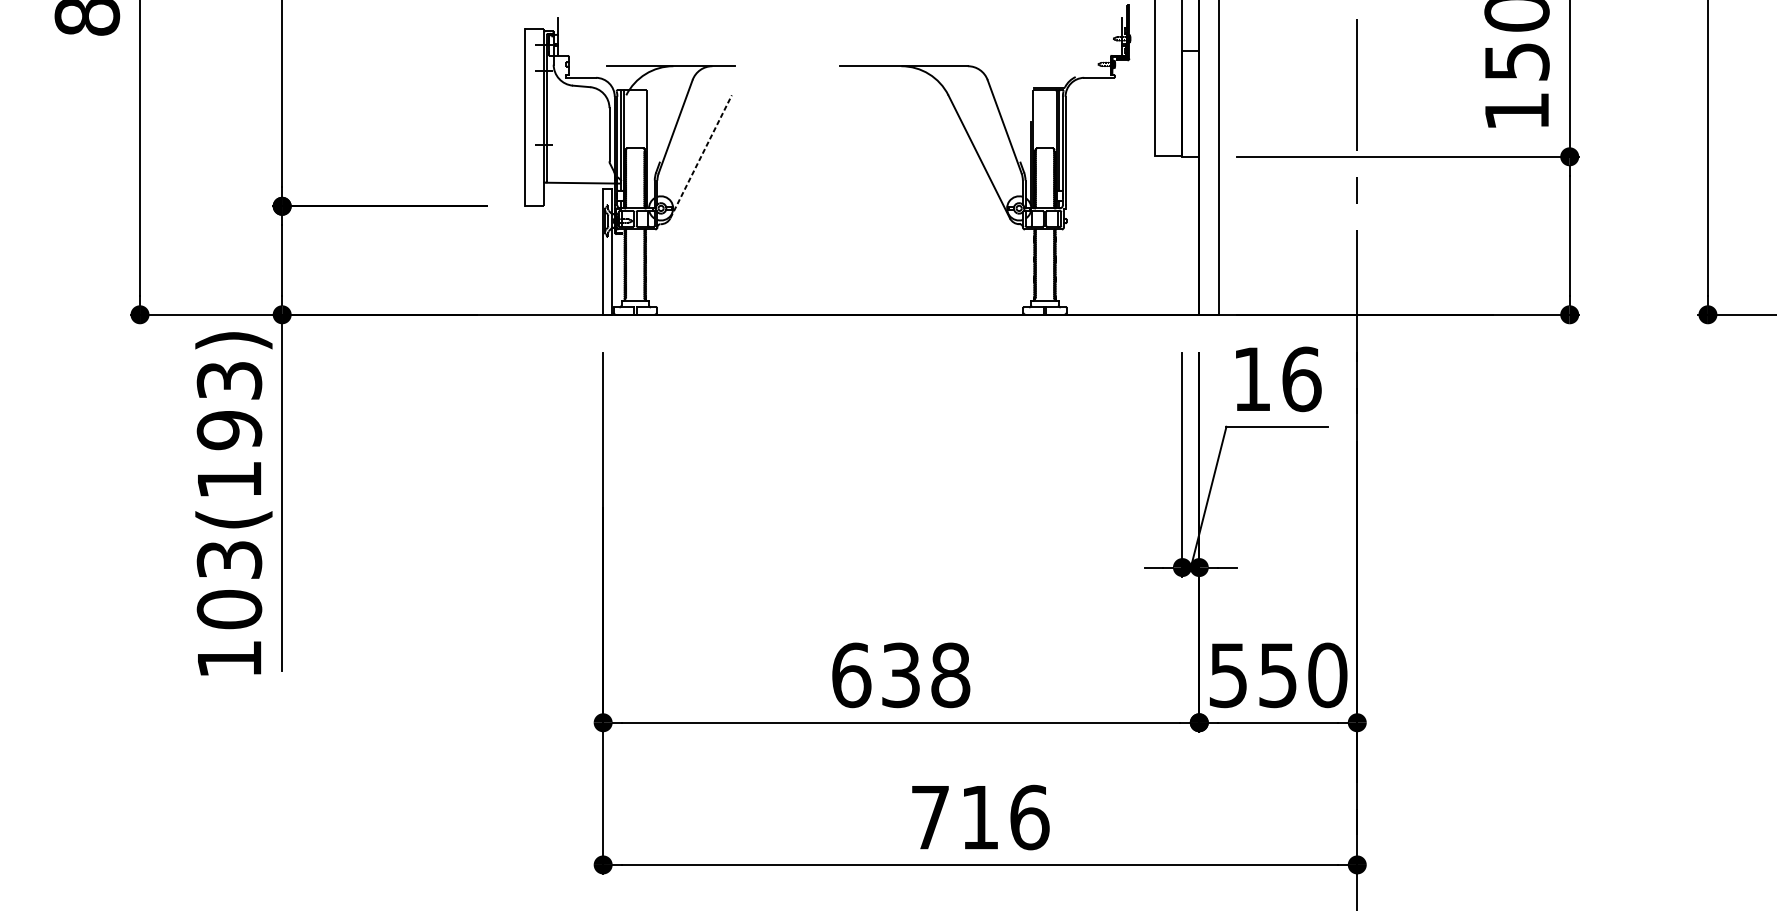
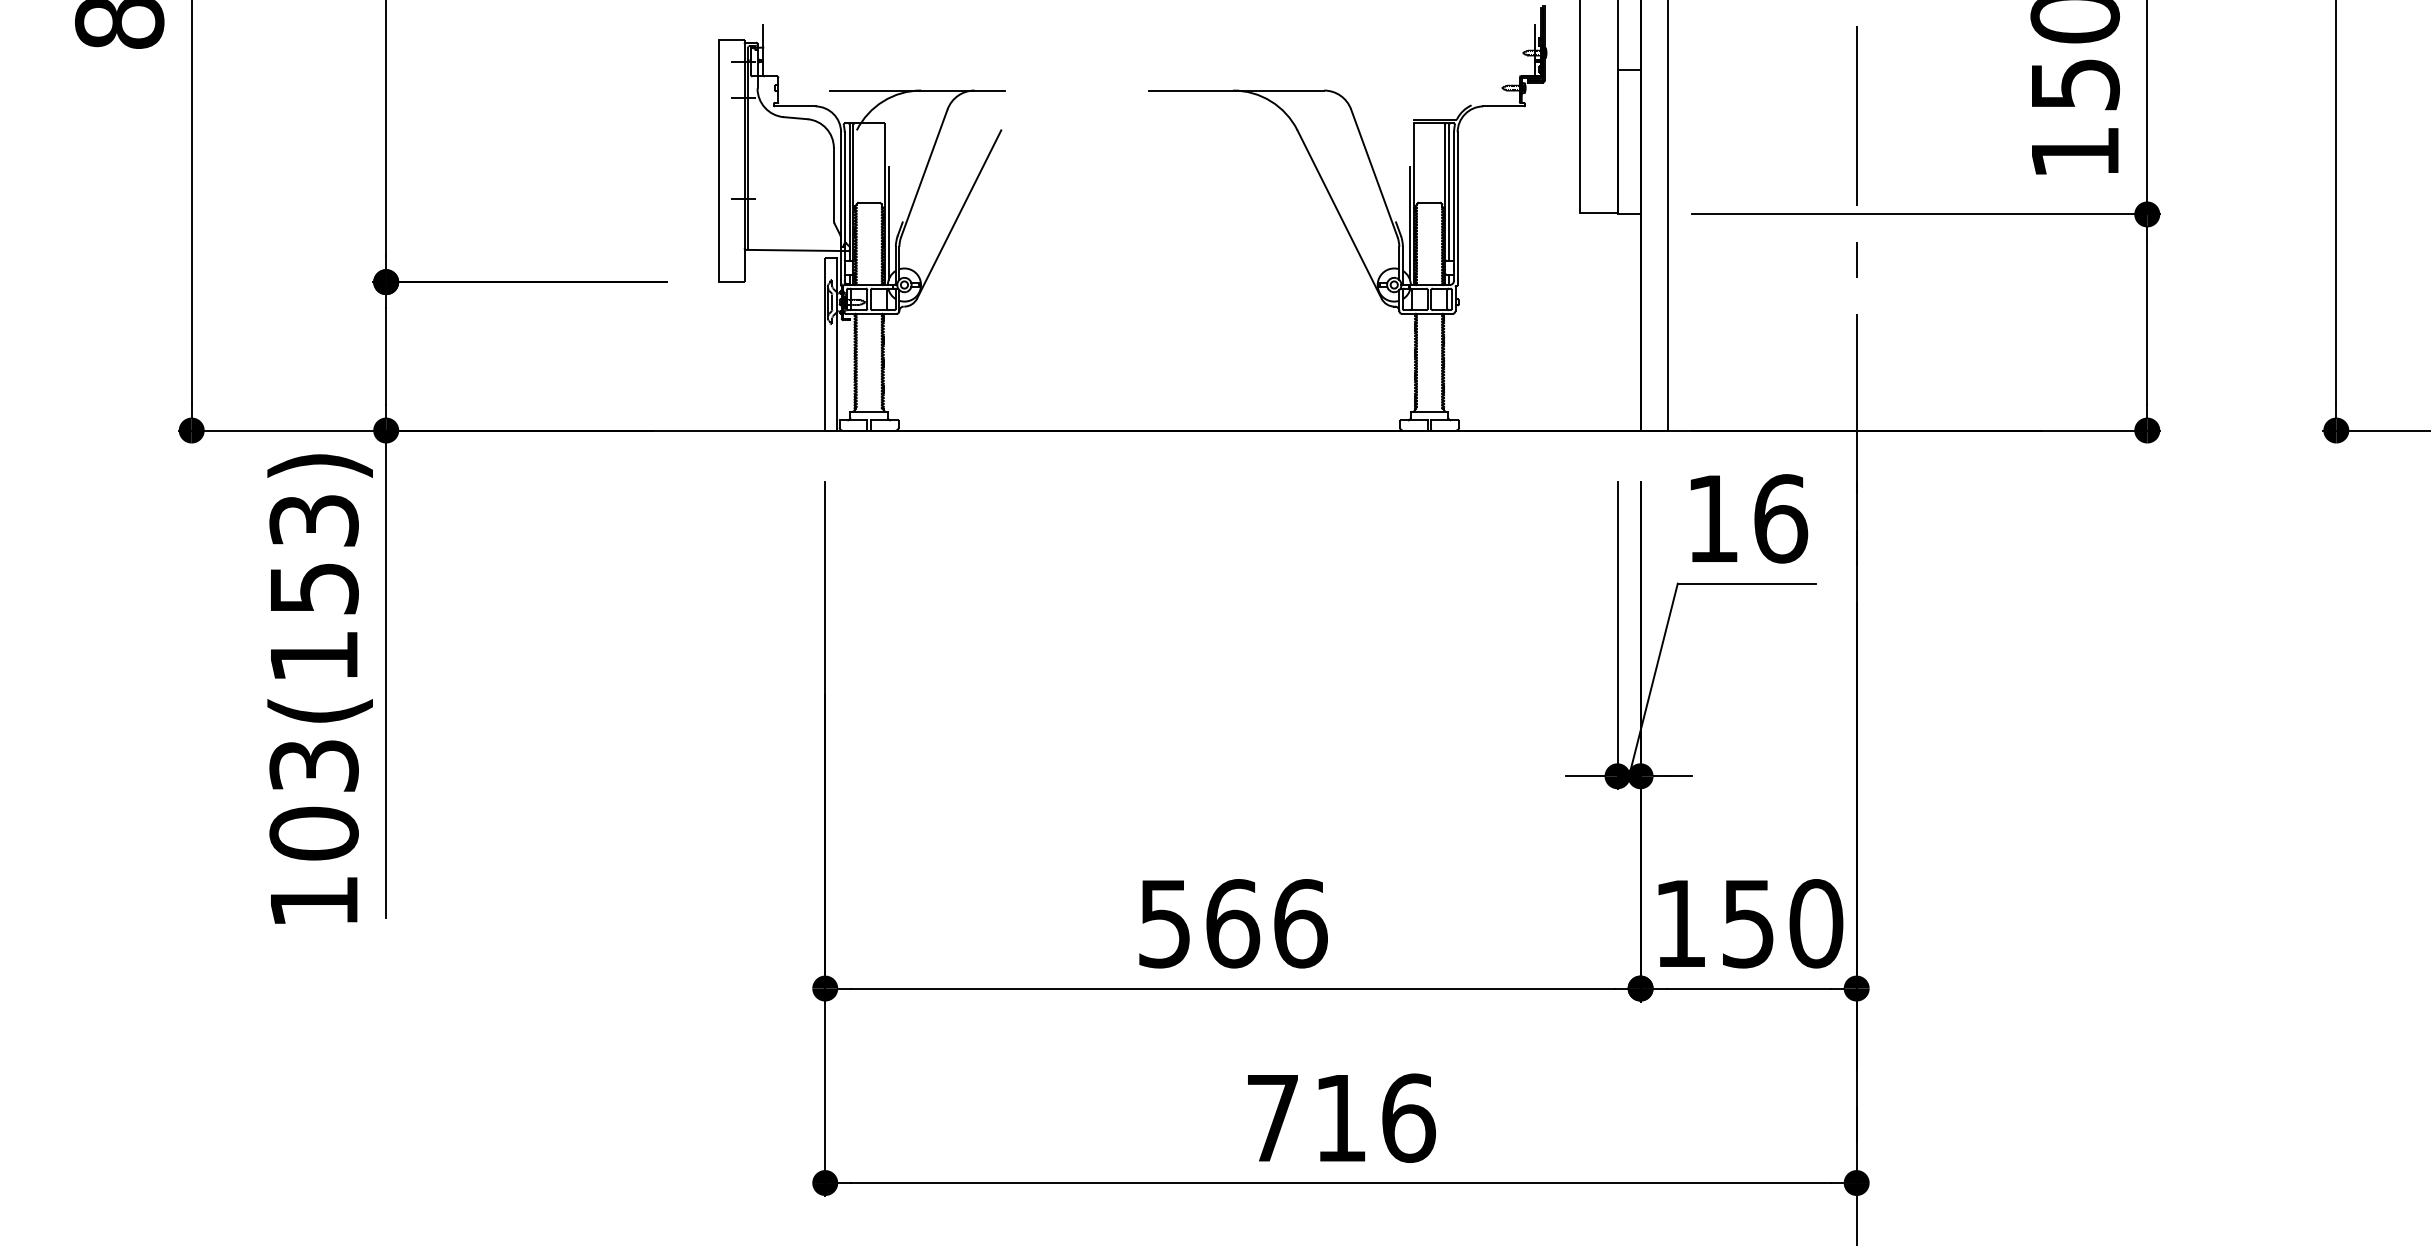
line: (701, 156) -> (959, 214), dashed -> solid
line: (649, 163) -> (888, 223), added
text: (229, 430) -> (313, 588), 103(193) -> 103(153)
text: (900, 675) -> (1232, 923), 638 -> 566
text: (1228, 675) -> (1680, 924), 550 -> 150

